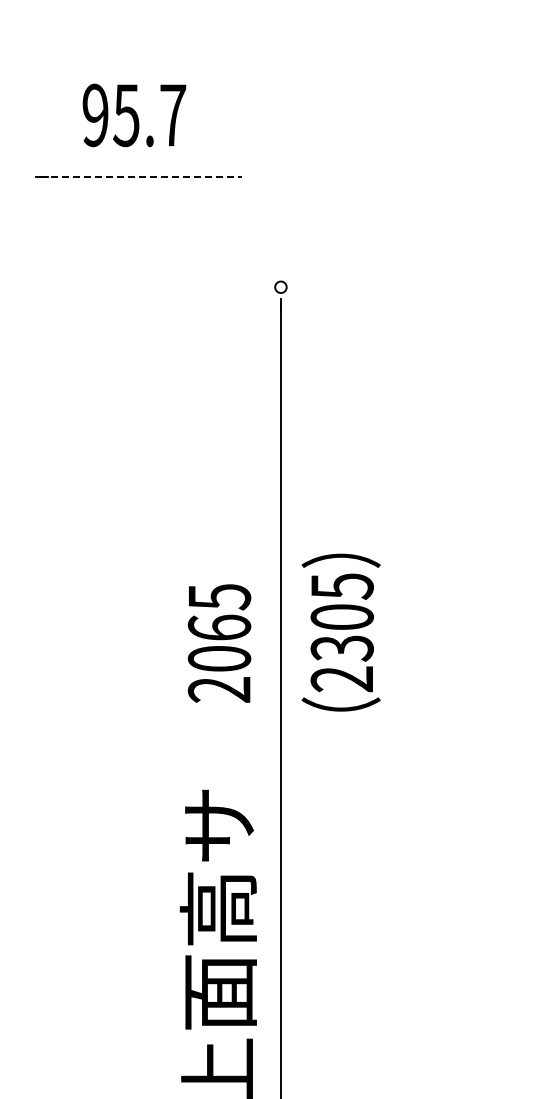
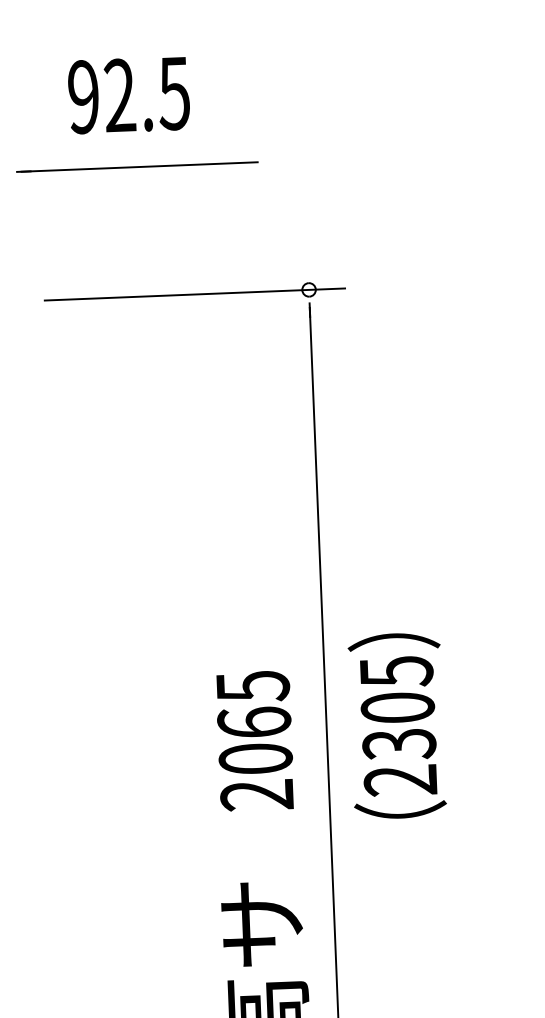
text: (149, 115) -> (146, 94), 95.7 -> 92.5
line: (140, 176) -> (139, 166), dashed -> solid
line: (183, 287) -> (194, 294), added
text: (340, 632) -> (396, 725), moved
text: (219, 643) -> (255, 740), moved

